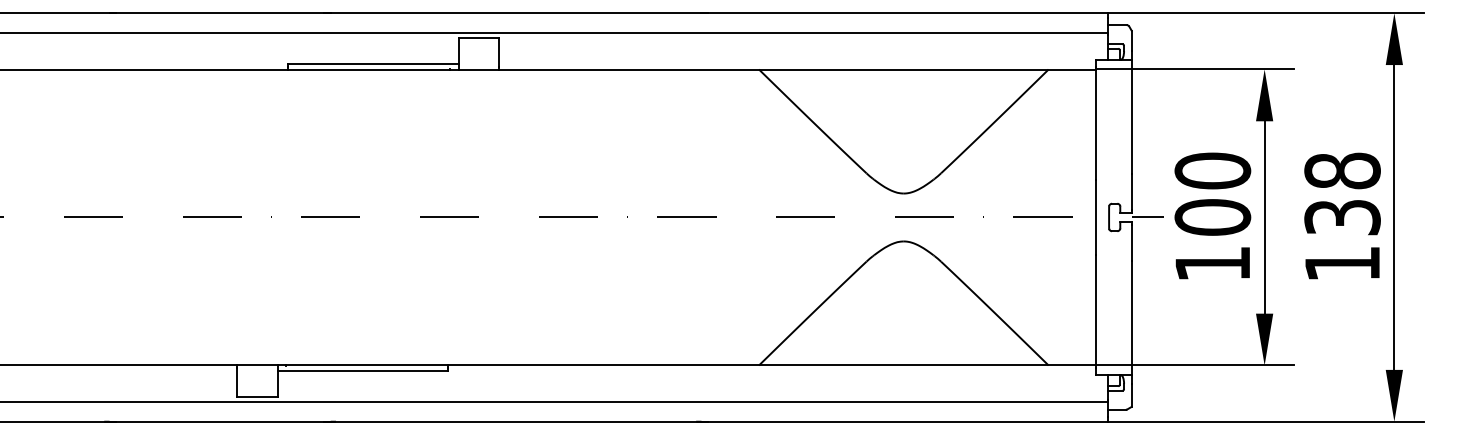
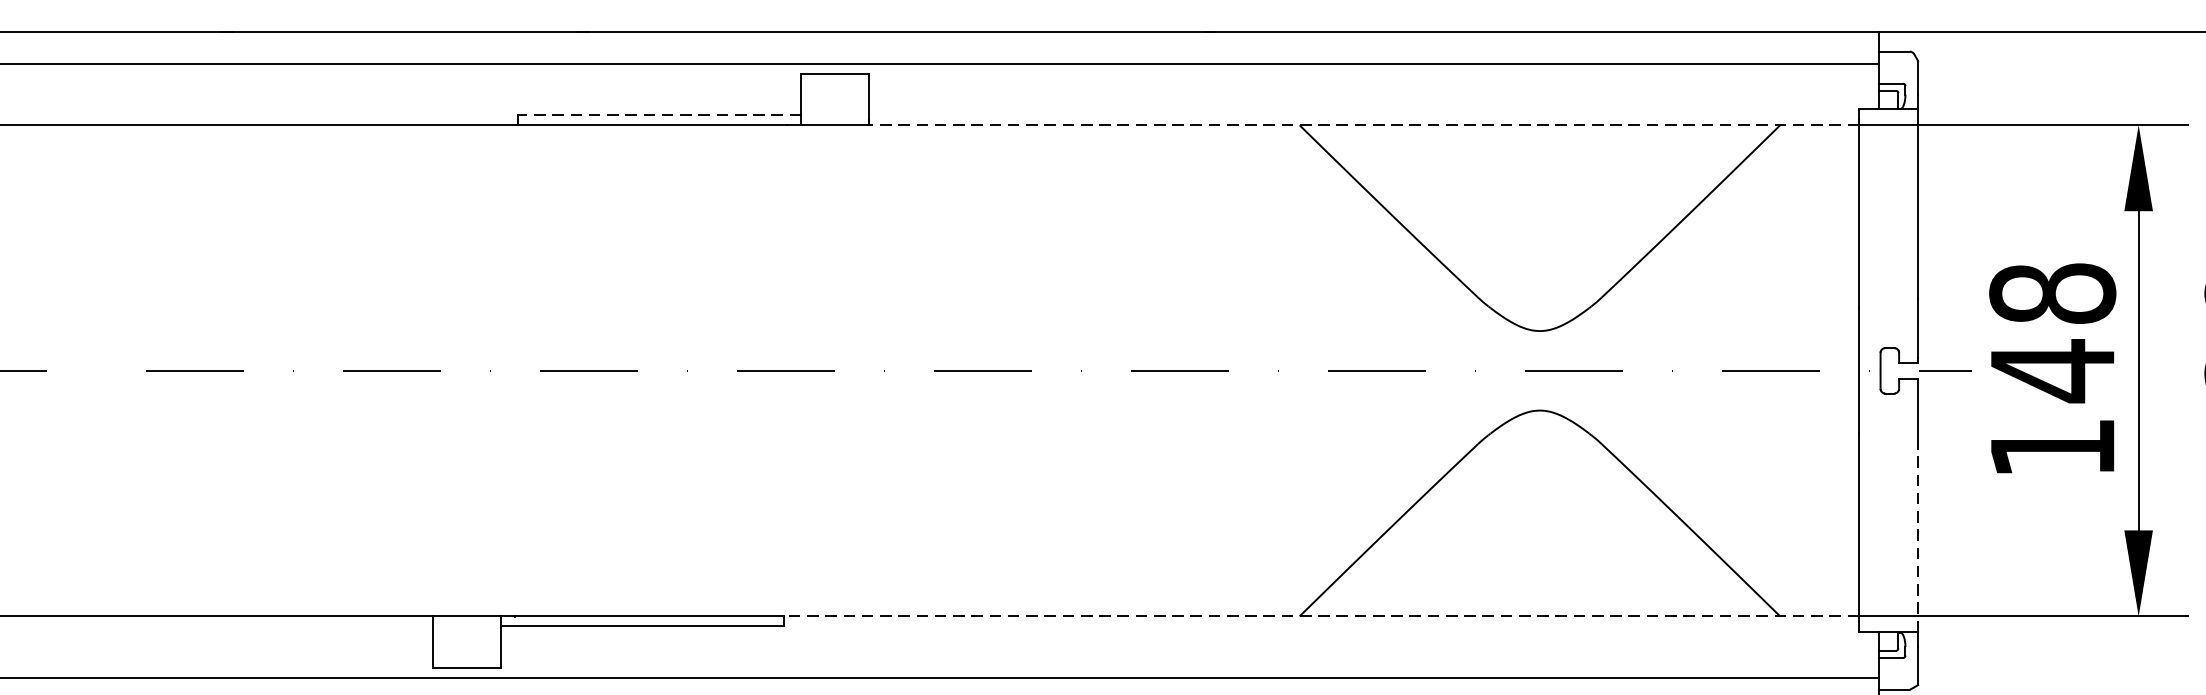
line: (372, 63) -> (658, 115), solid -> dashed
line: (797, 69) -> (1363, 125), solid -> dashed
text: (1212, 194) -> (2052, 332), 100 -> 148
line: (1131, 317) -> (1917, 536), solid -> dashed
line: (771, 365) -> (1320, 616), solid -> dashed

